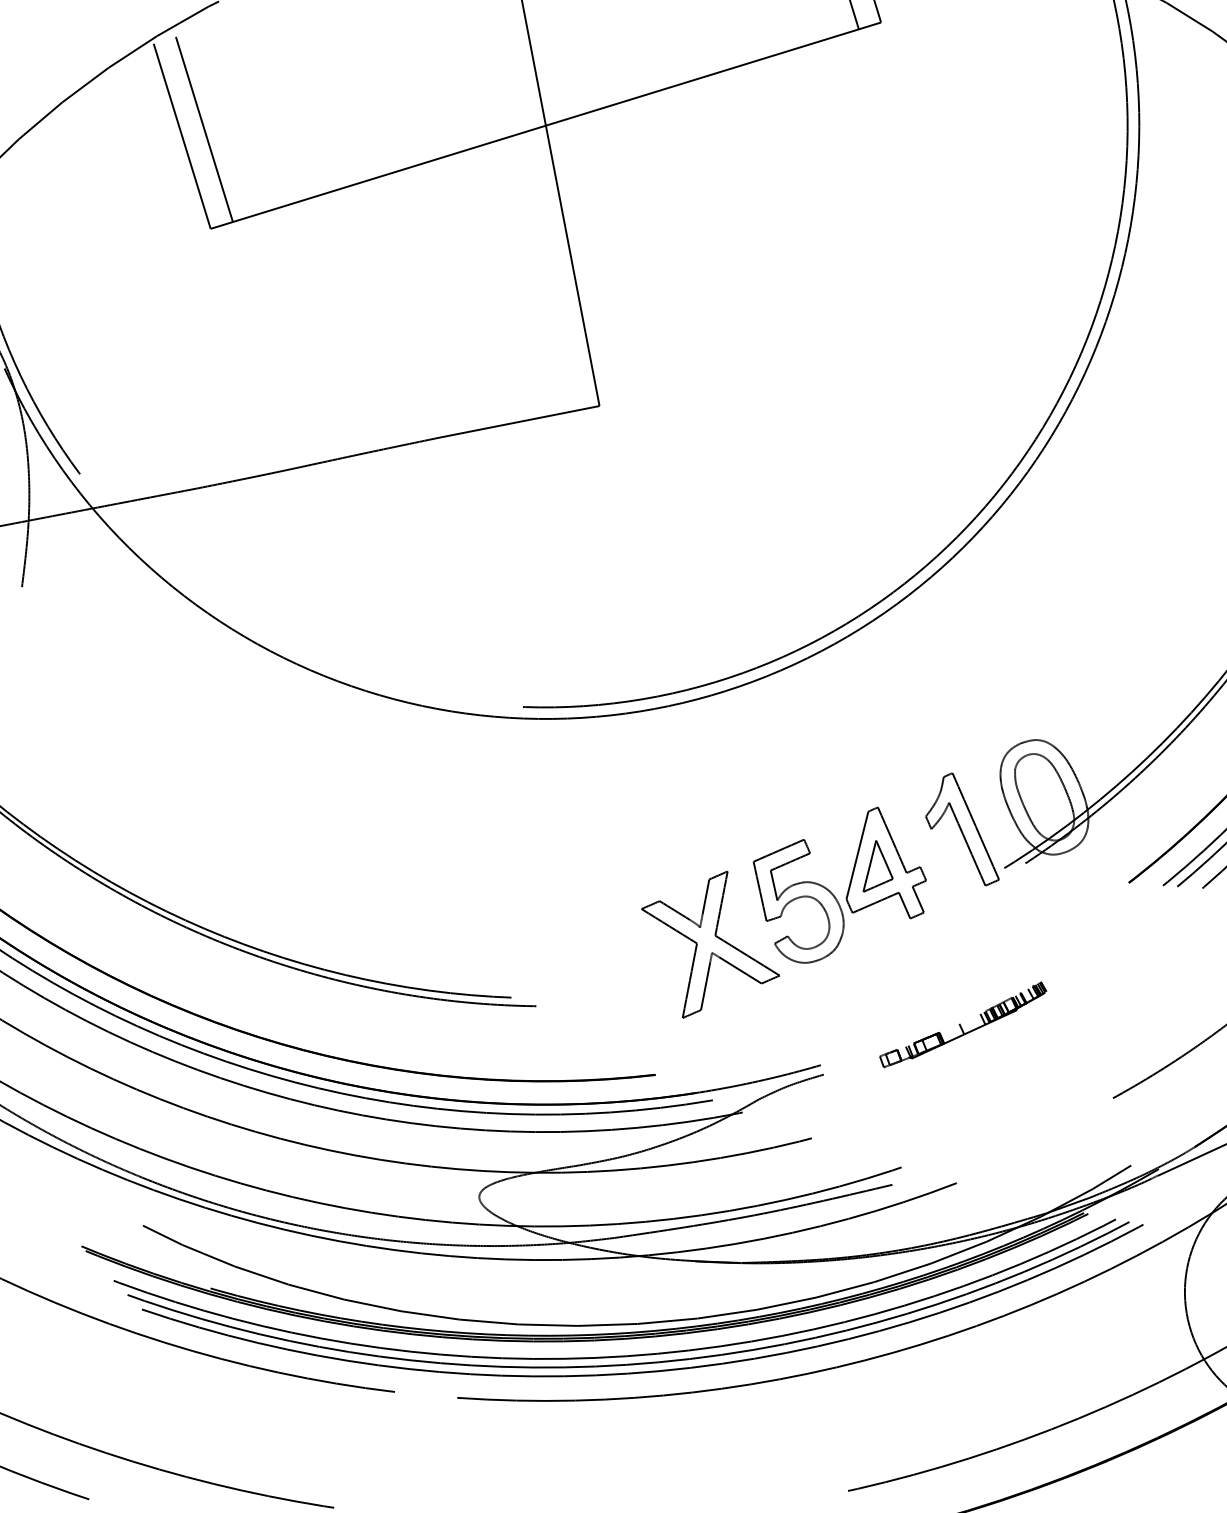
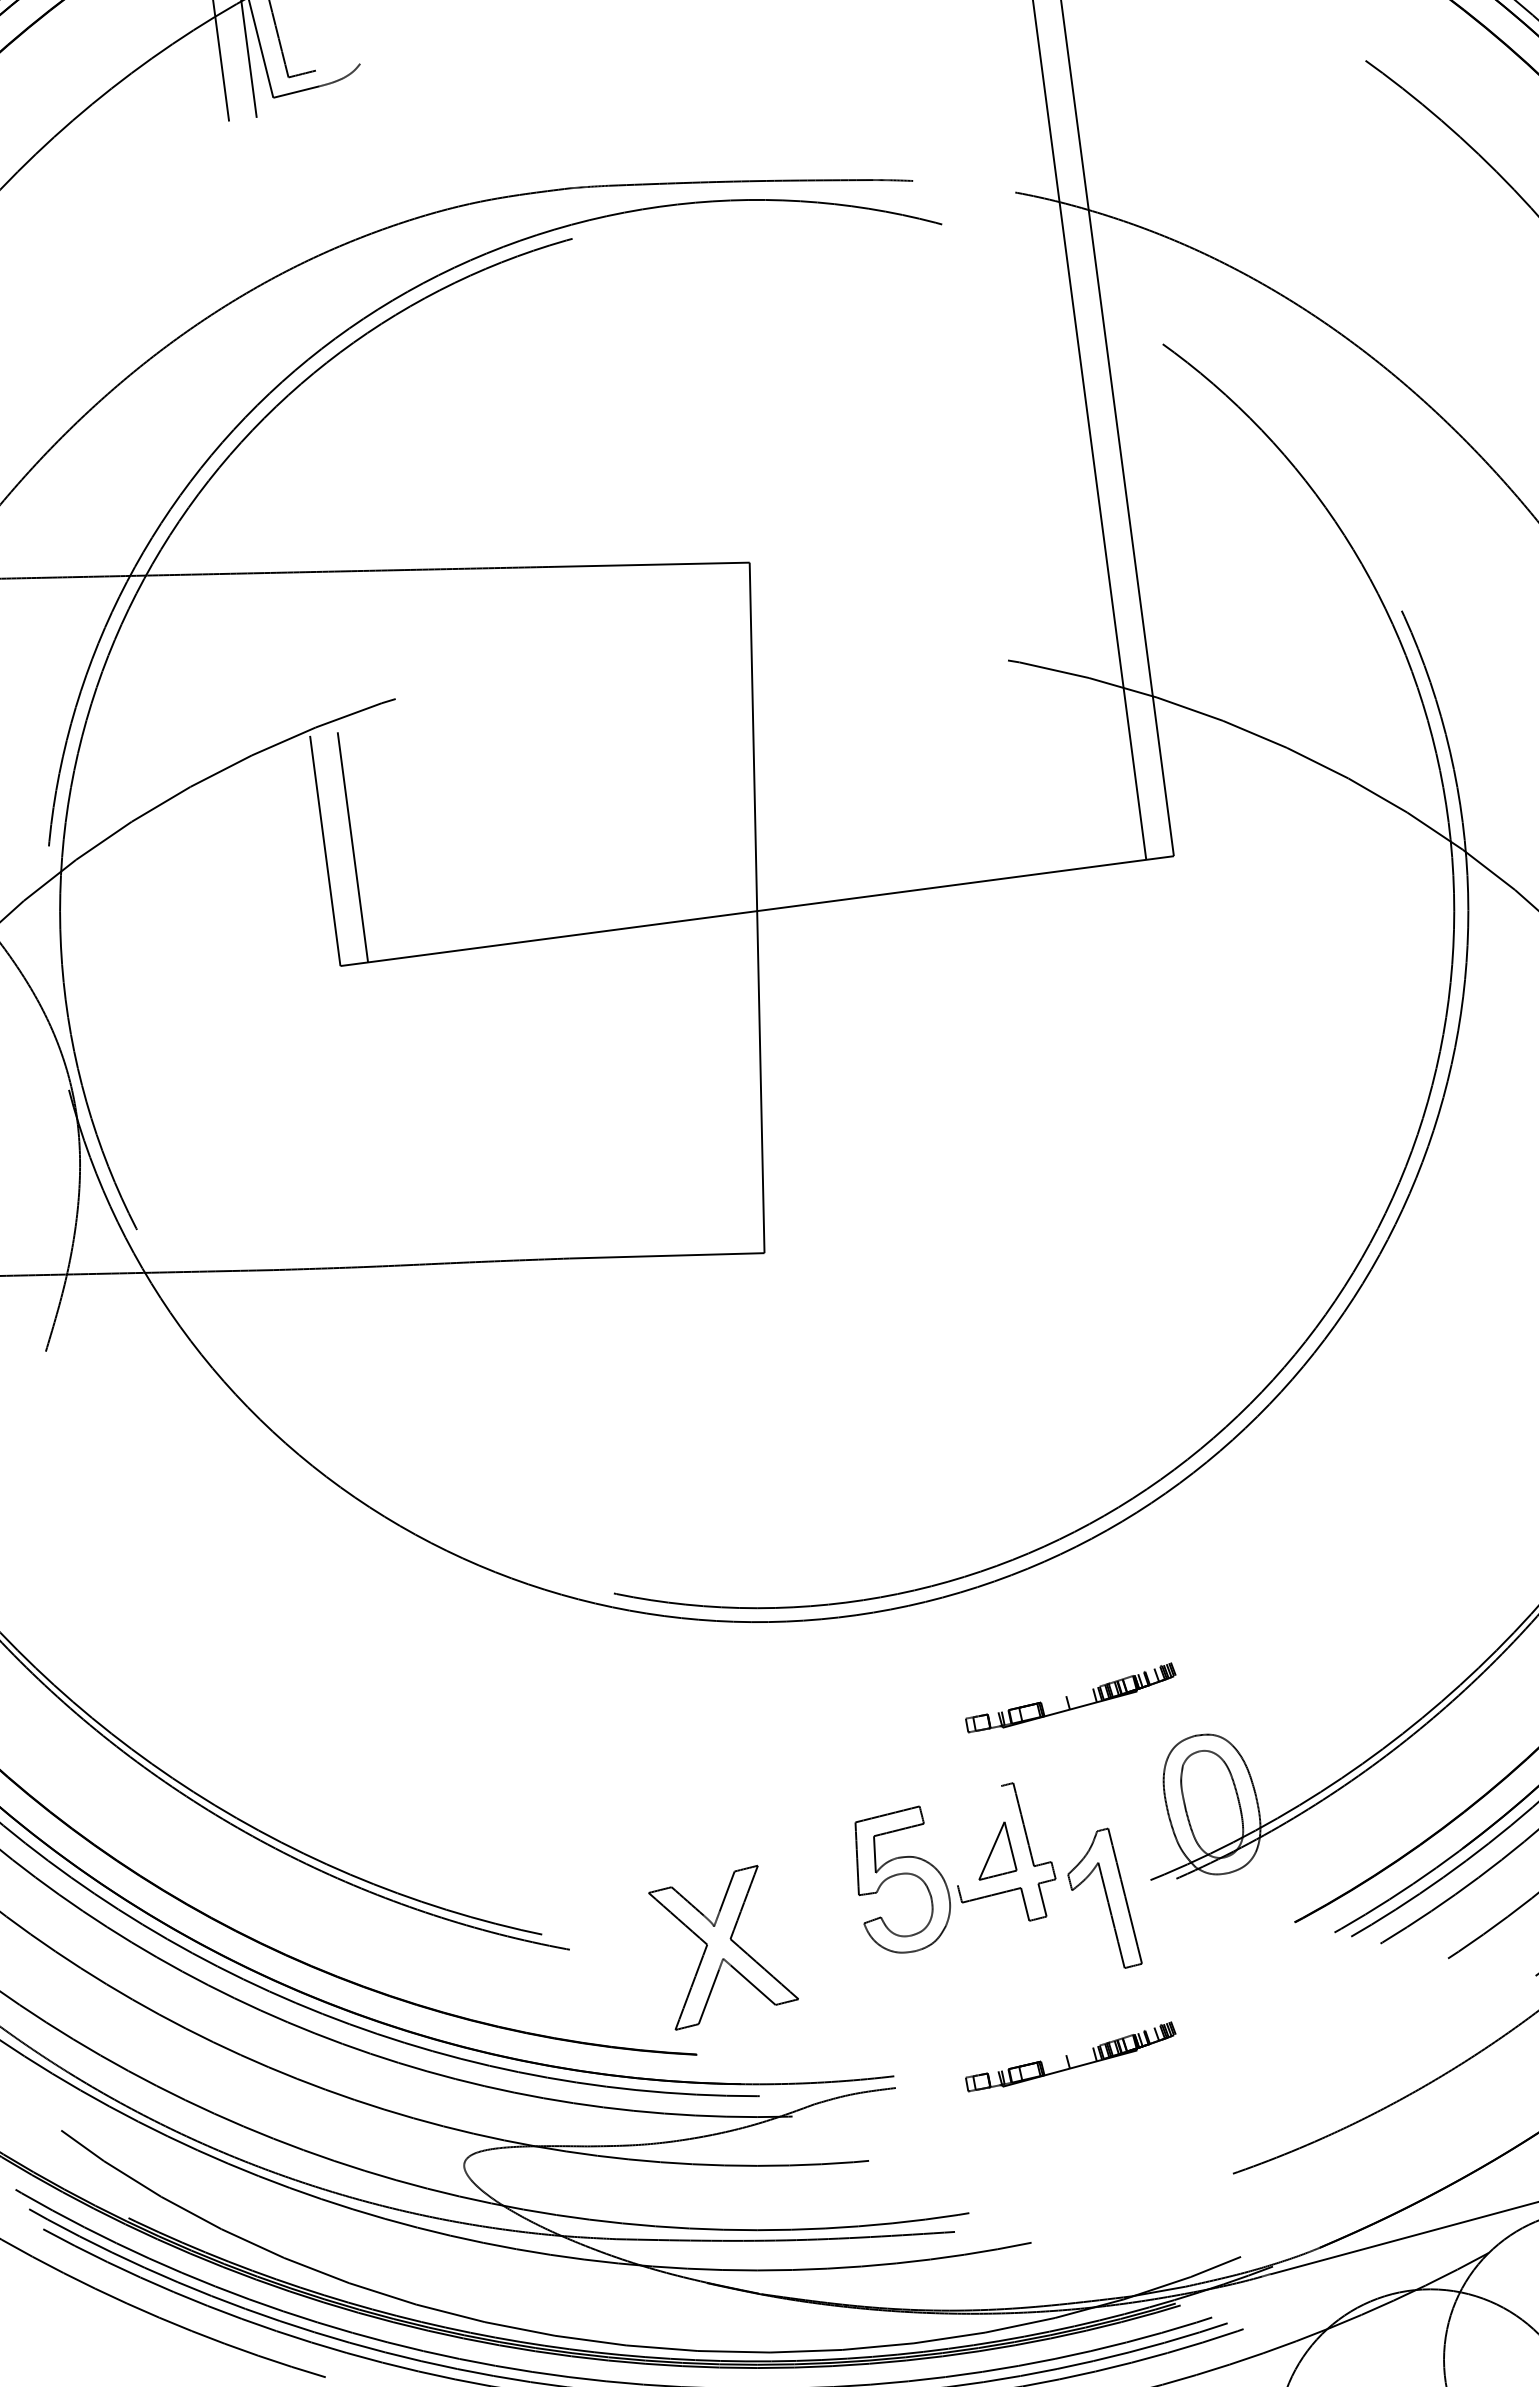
part: (913, 729) -> (1070, 1697), added
part: (959, 830) -> (1104, 1897), moved
line: (857, 855) -> (979, 1835), removed
part: (710, 943) -> (723, 1947), moved

